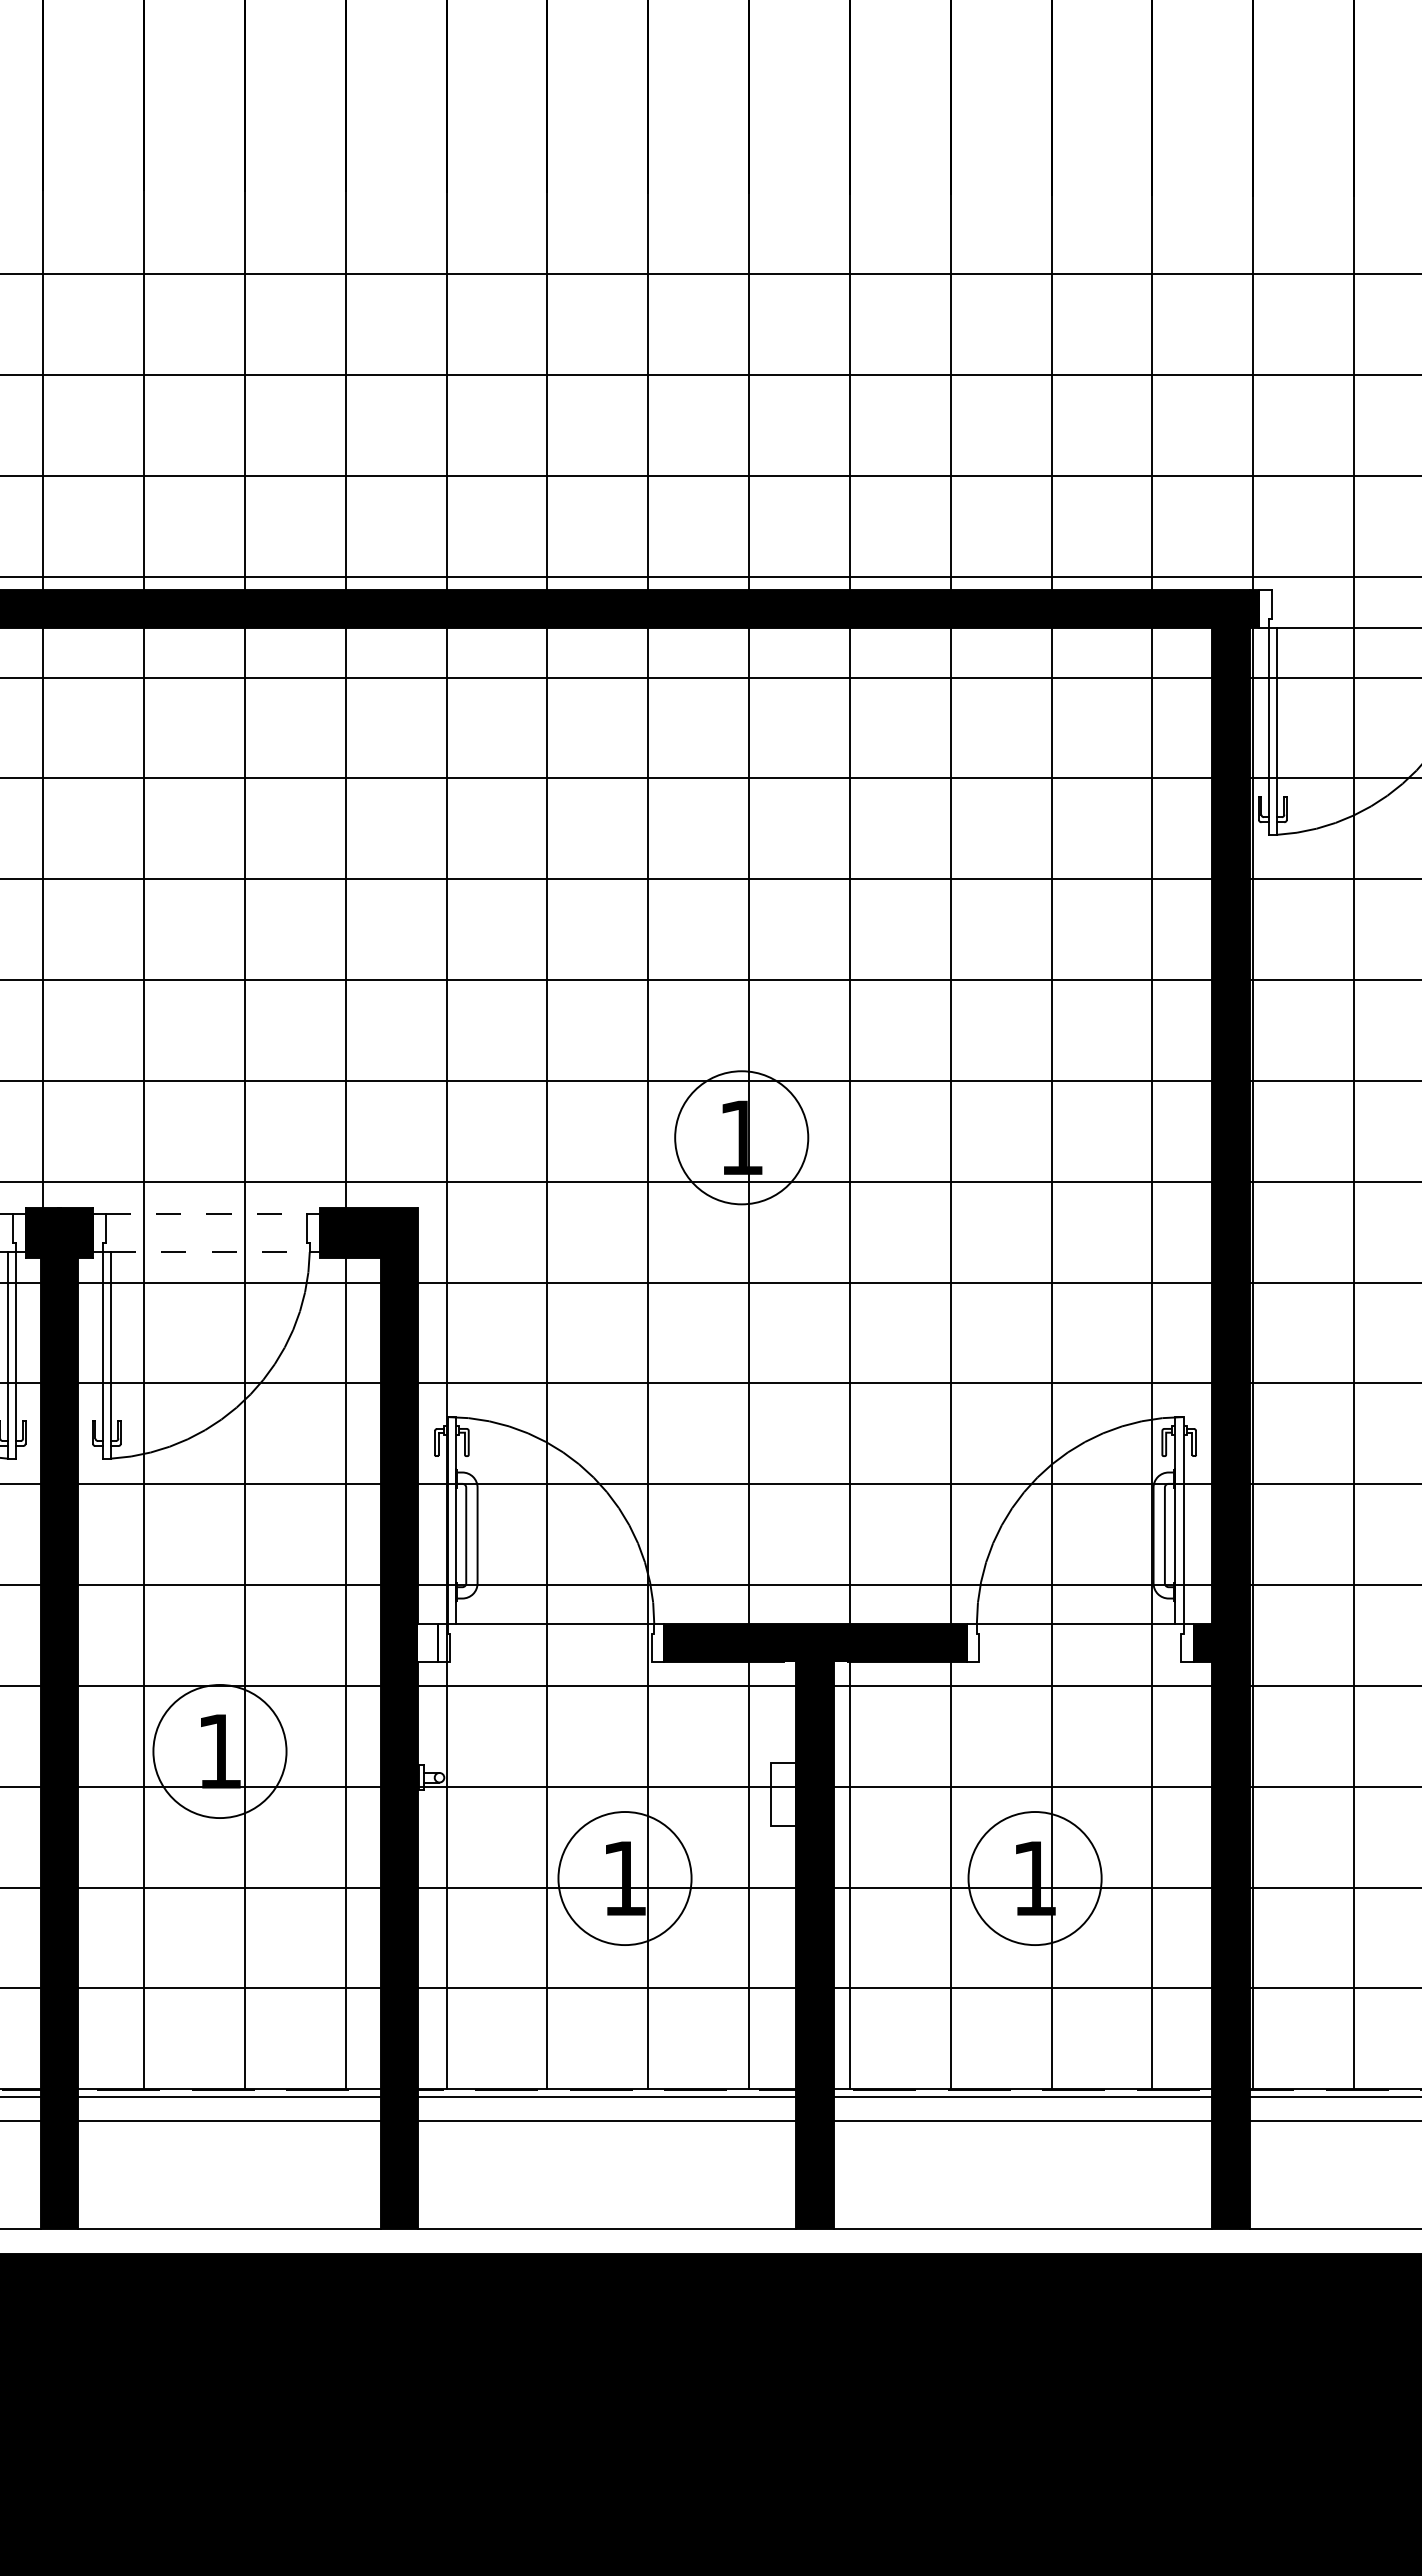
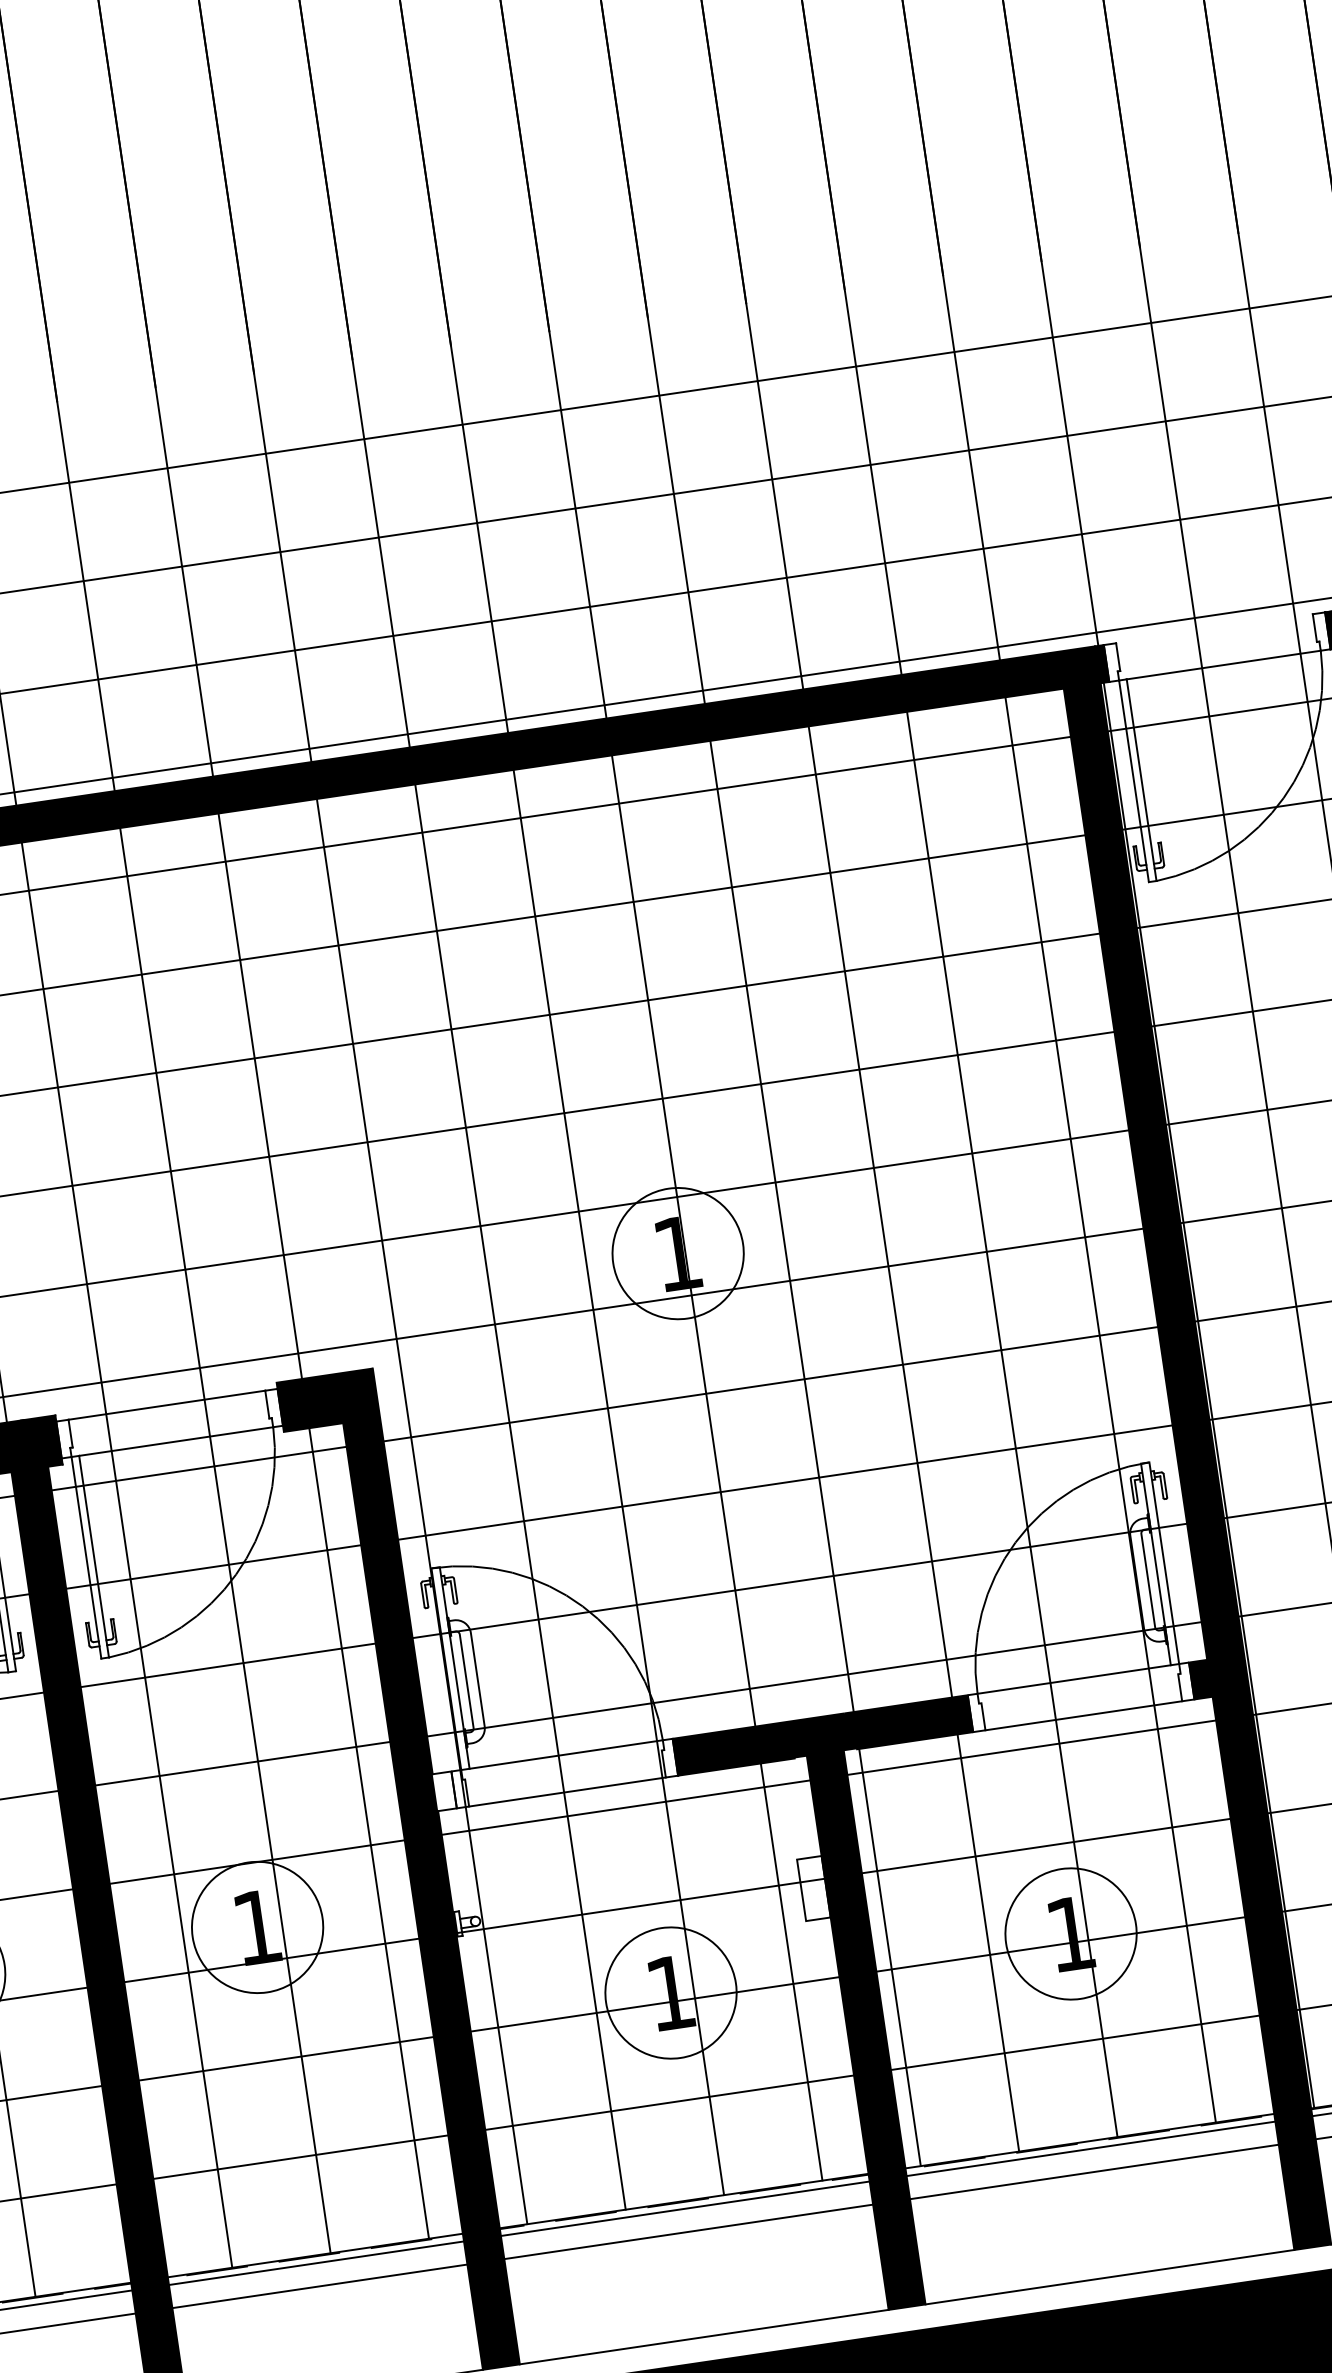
line: (206, 1214) -> (167, 1405), dashed -> solid
line: (210, 1251) -> (176, 1441), dashed -> solid
line: (550, 1661) -> (567, 1792), added
line: (1080, 1661) -> (1084, 1715), added

